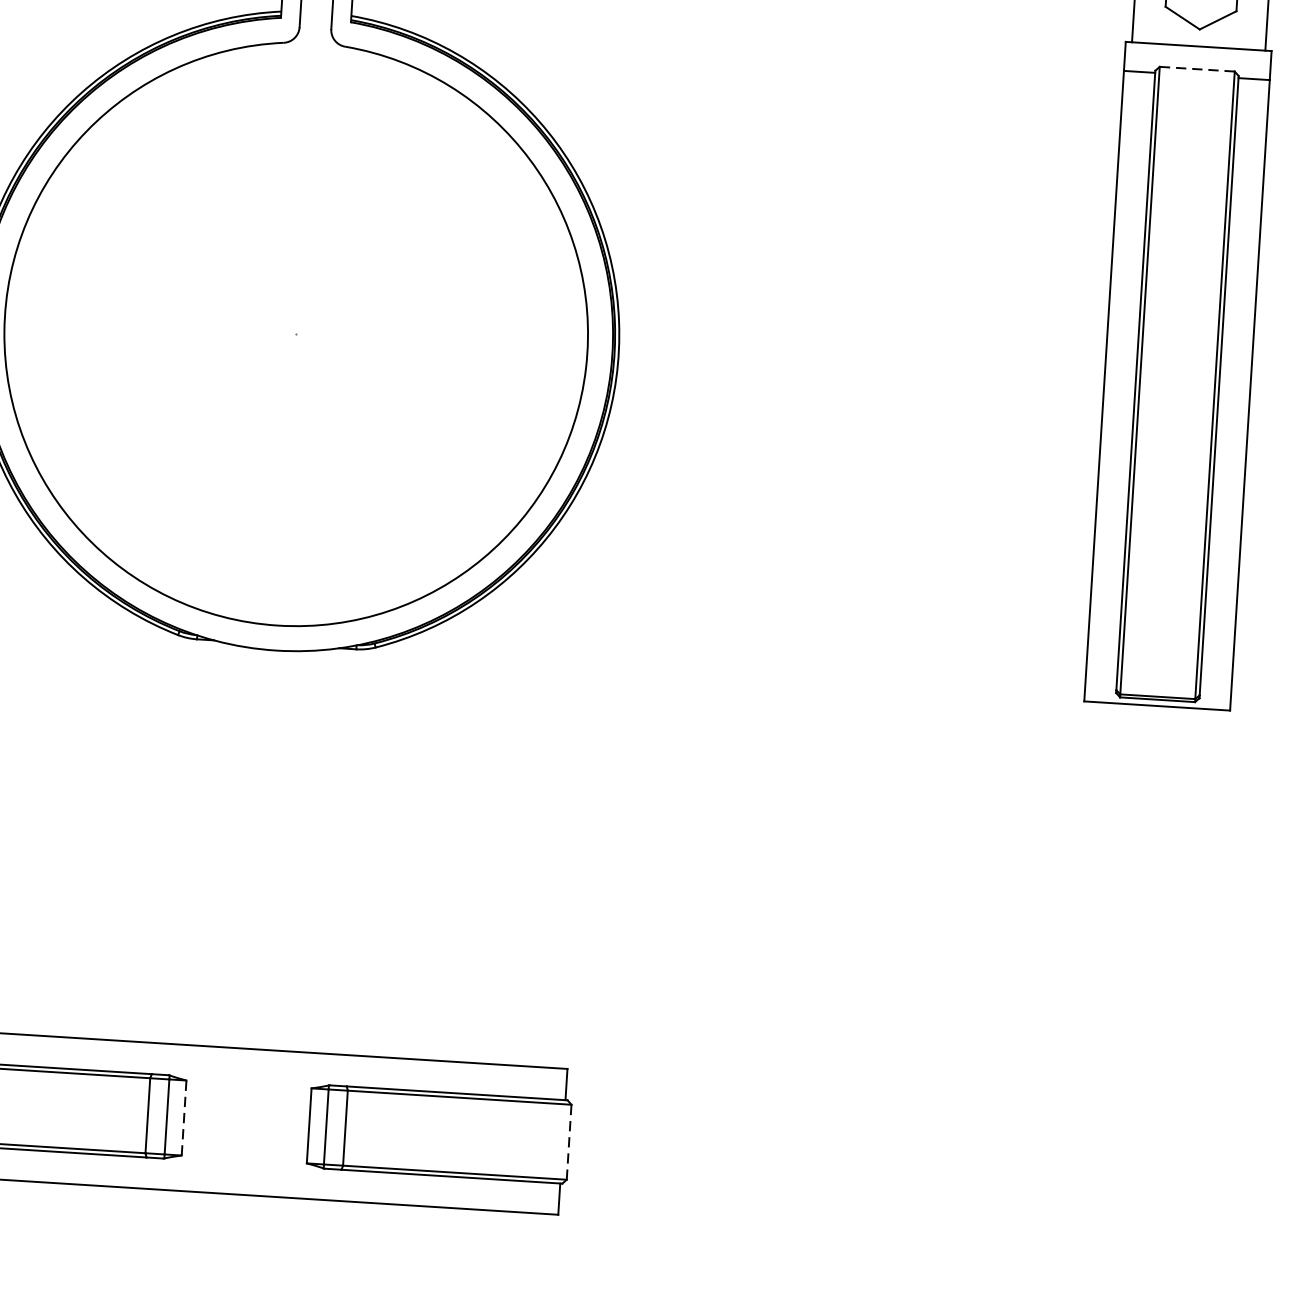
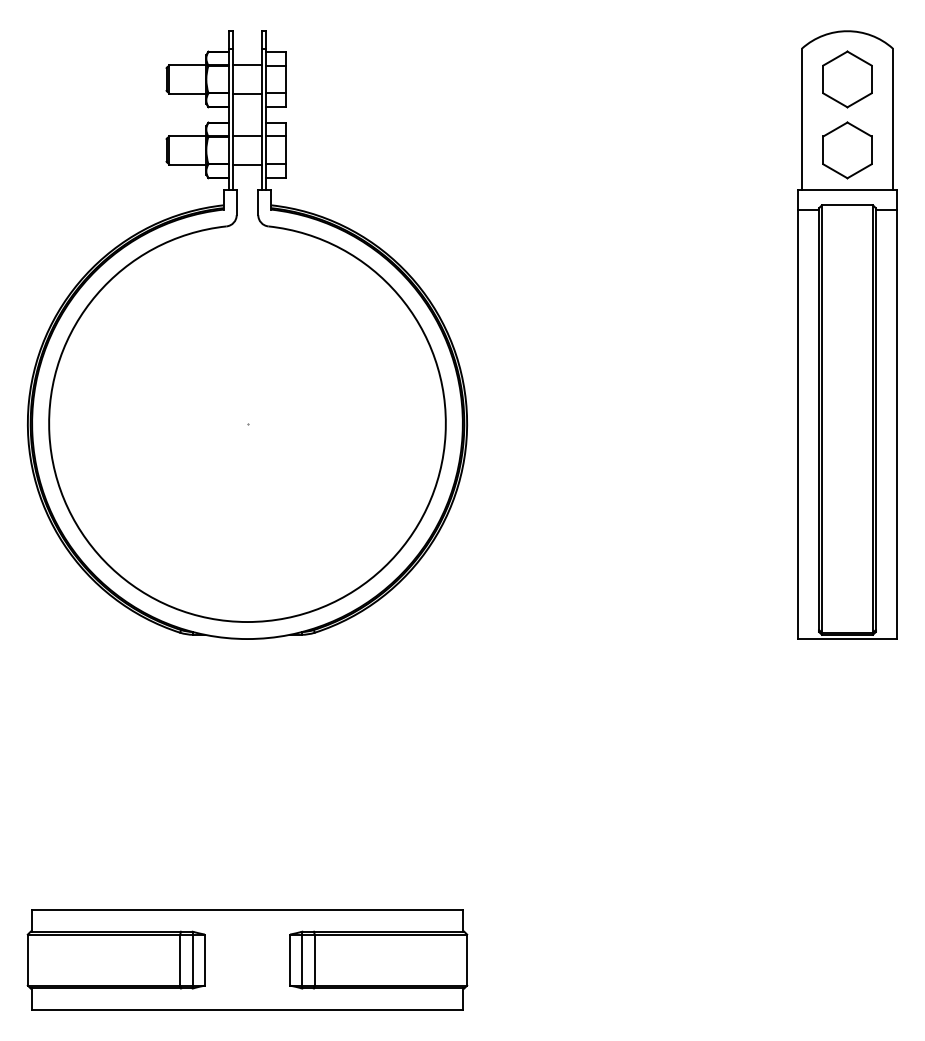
line: (1197, 69) -> (847, 205), dashed -> solid
line: (183, 1118) -> (204, 960), dashed -> solid
line: (569, 1142) -> (467, 960), dashed -> solid

